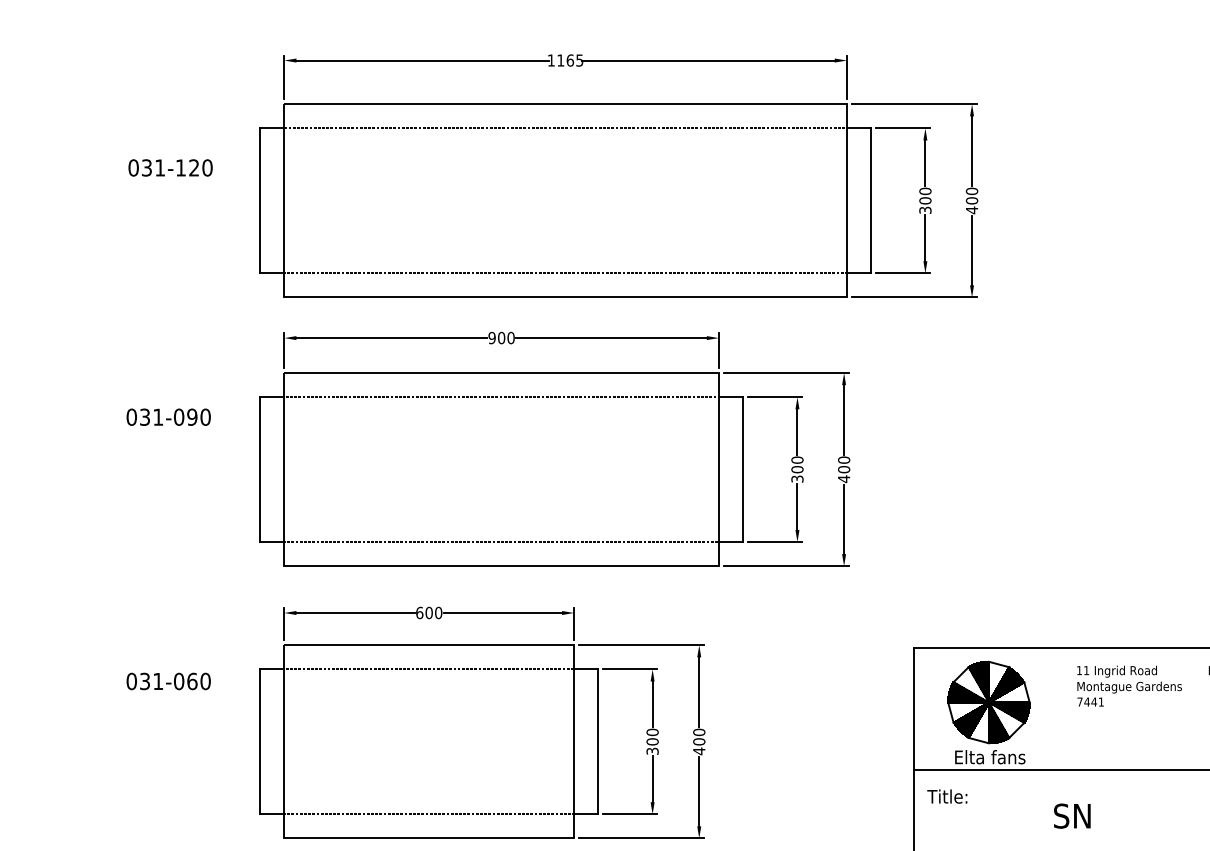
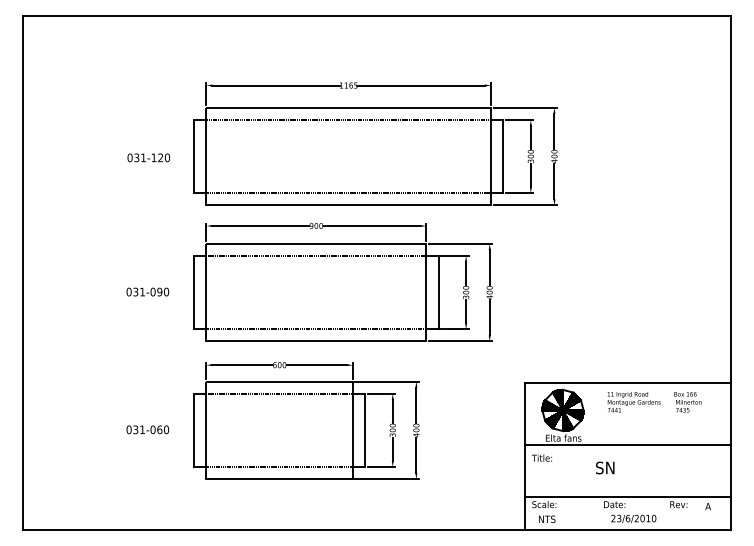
text: (170, 167) -> (148, 157), moved
text: (168, 416) -> (147, 291), moved
text: (168, 680) -> (147, 429), moved

